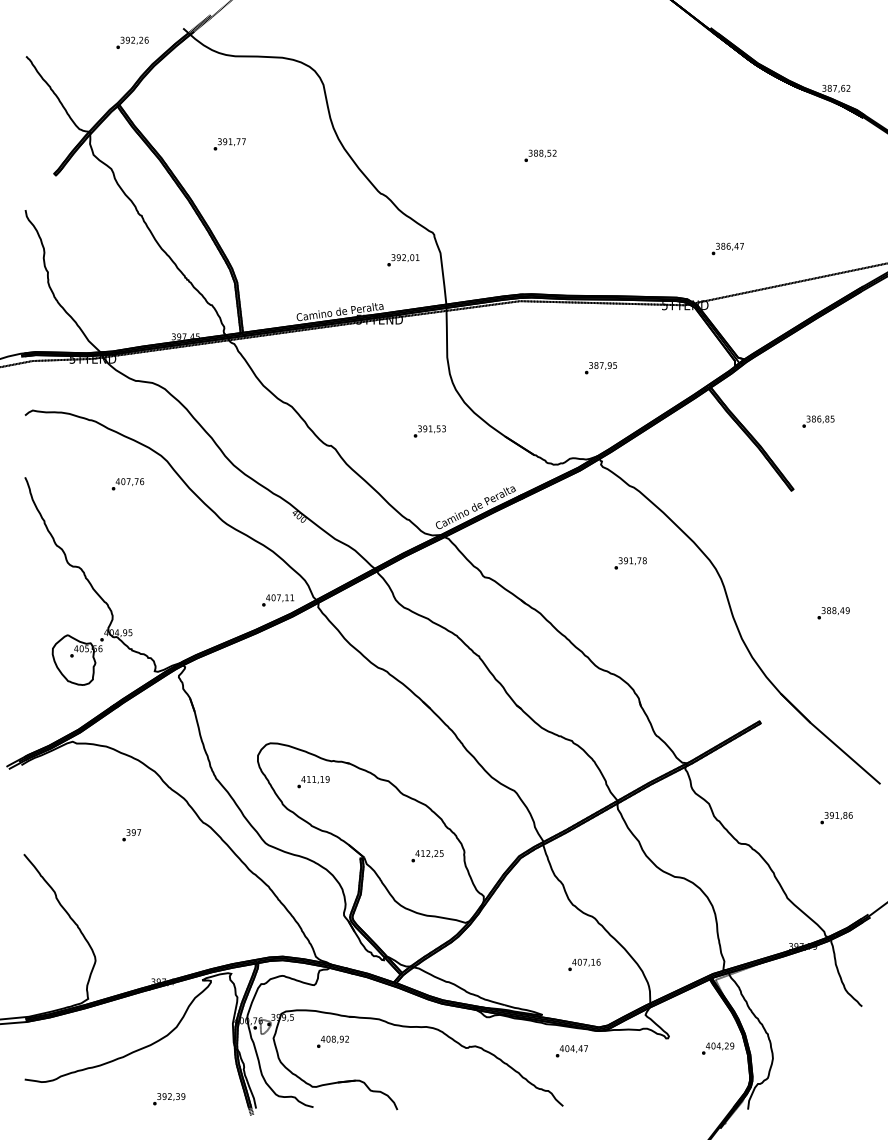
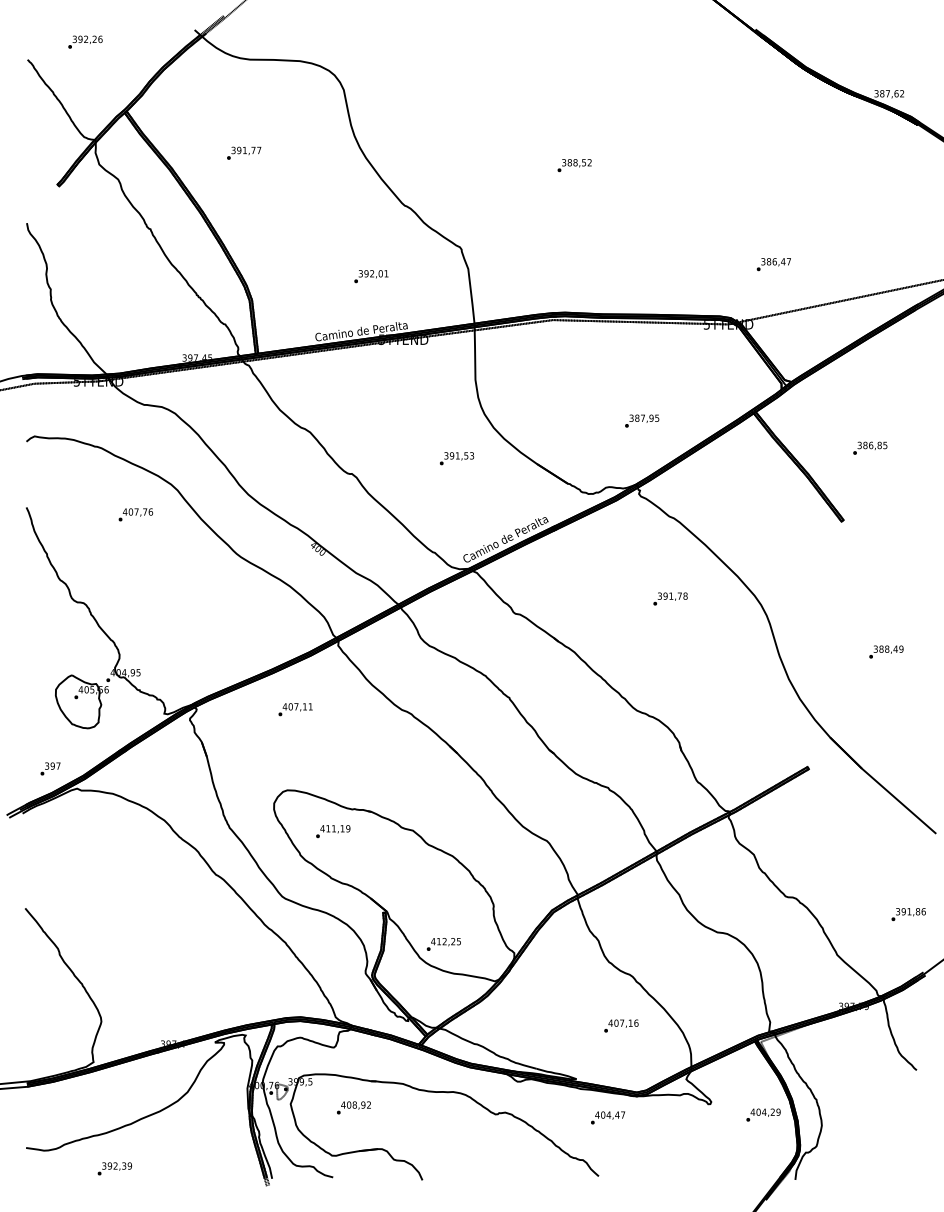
text: (132, 42) -> (85, 41), moved
text: (403, 260) -> (371, 276), moved
text: (600, 368) -> (641, 421), moved
text: (278, 600) -> (295, 709), moved
text: (836, 818) -> (908, 914), moved
text: (131, 835) -> (50, 769), moved
text: (427, 856) -> (443, 944), moved
text: (169, 1099) -> (115, 1169), moved

